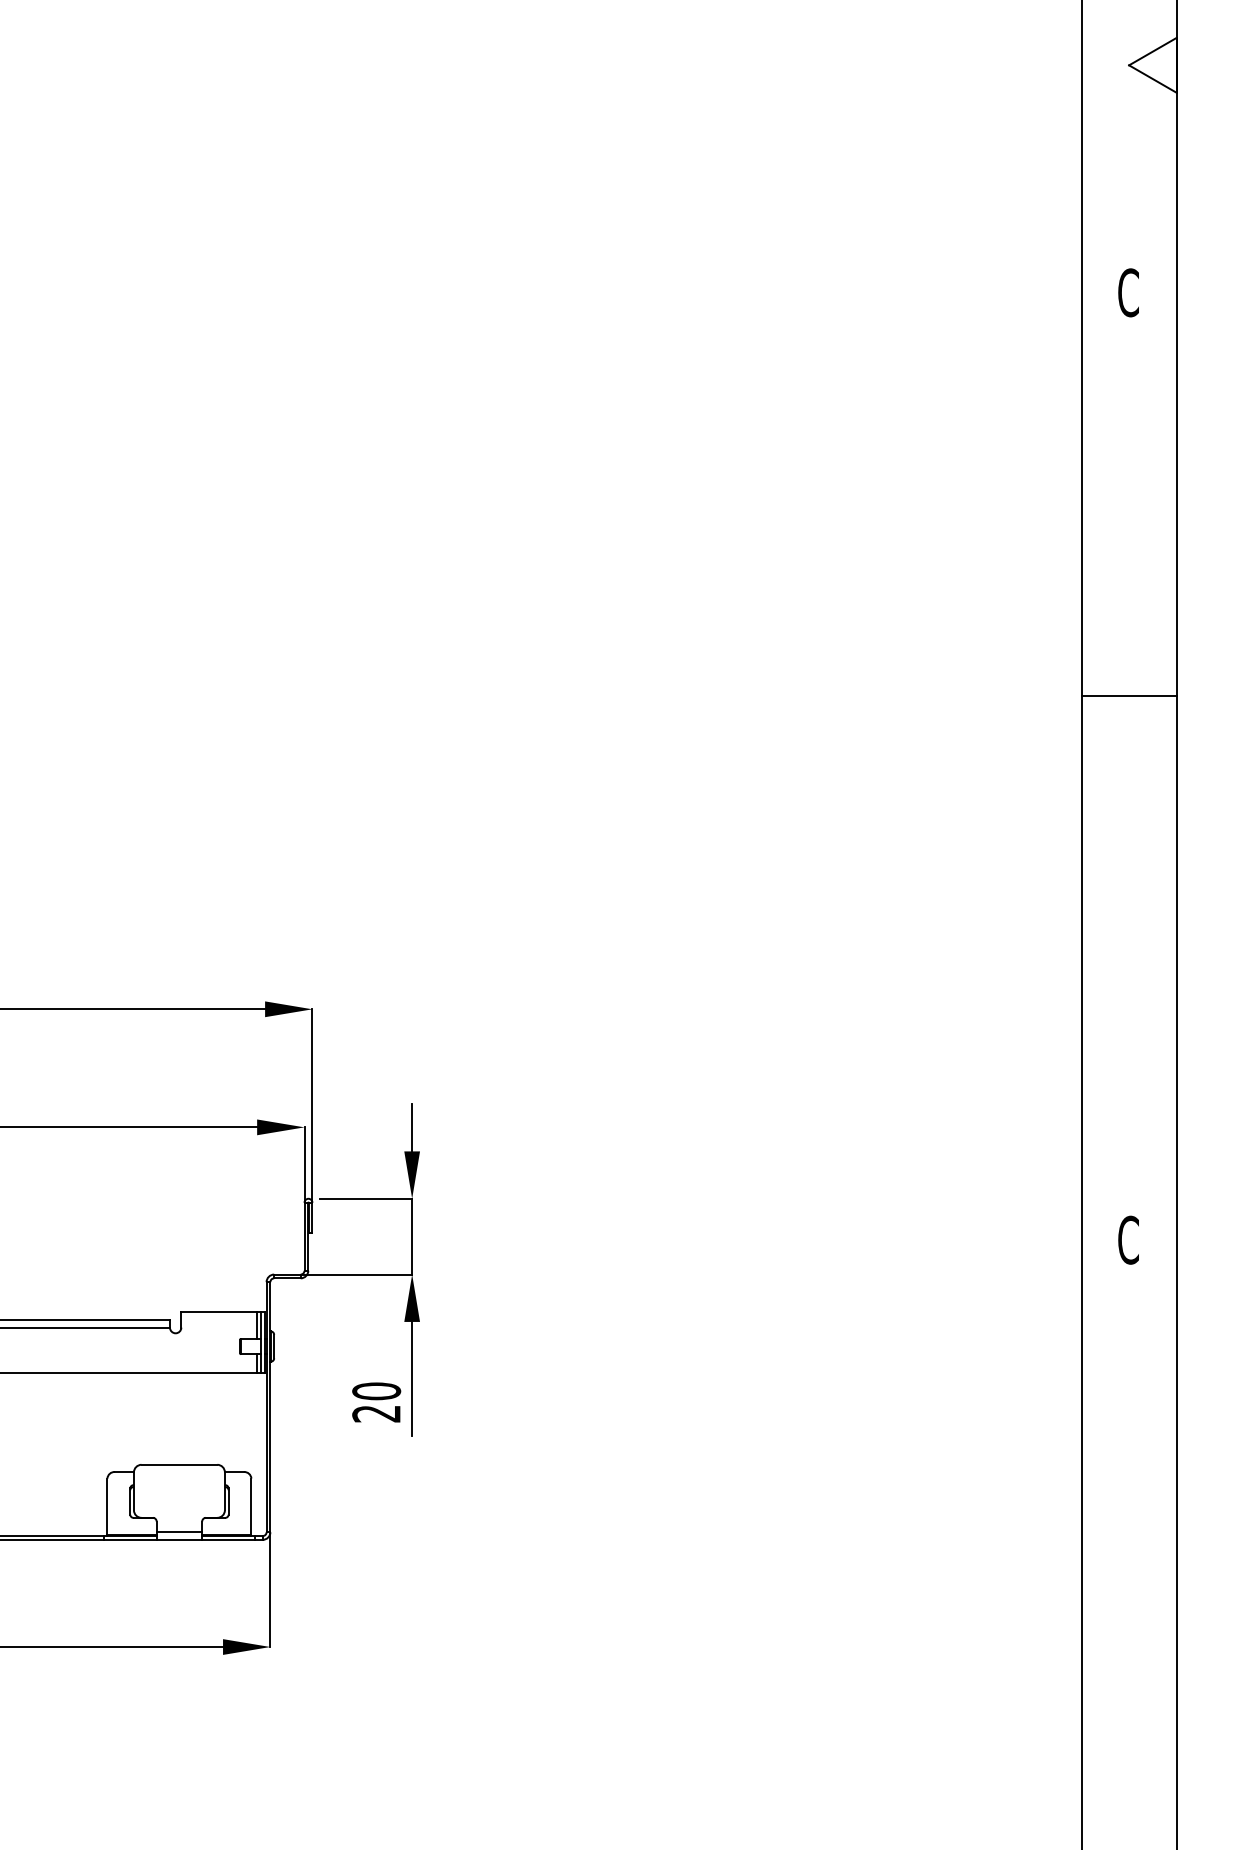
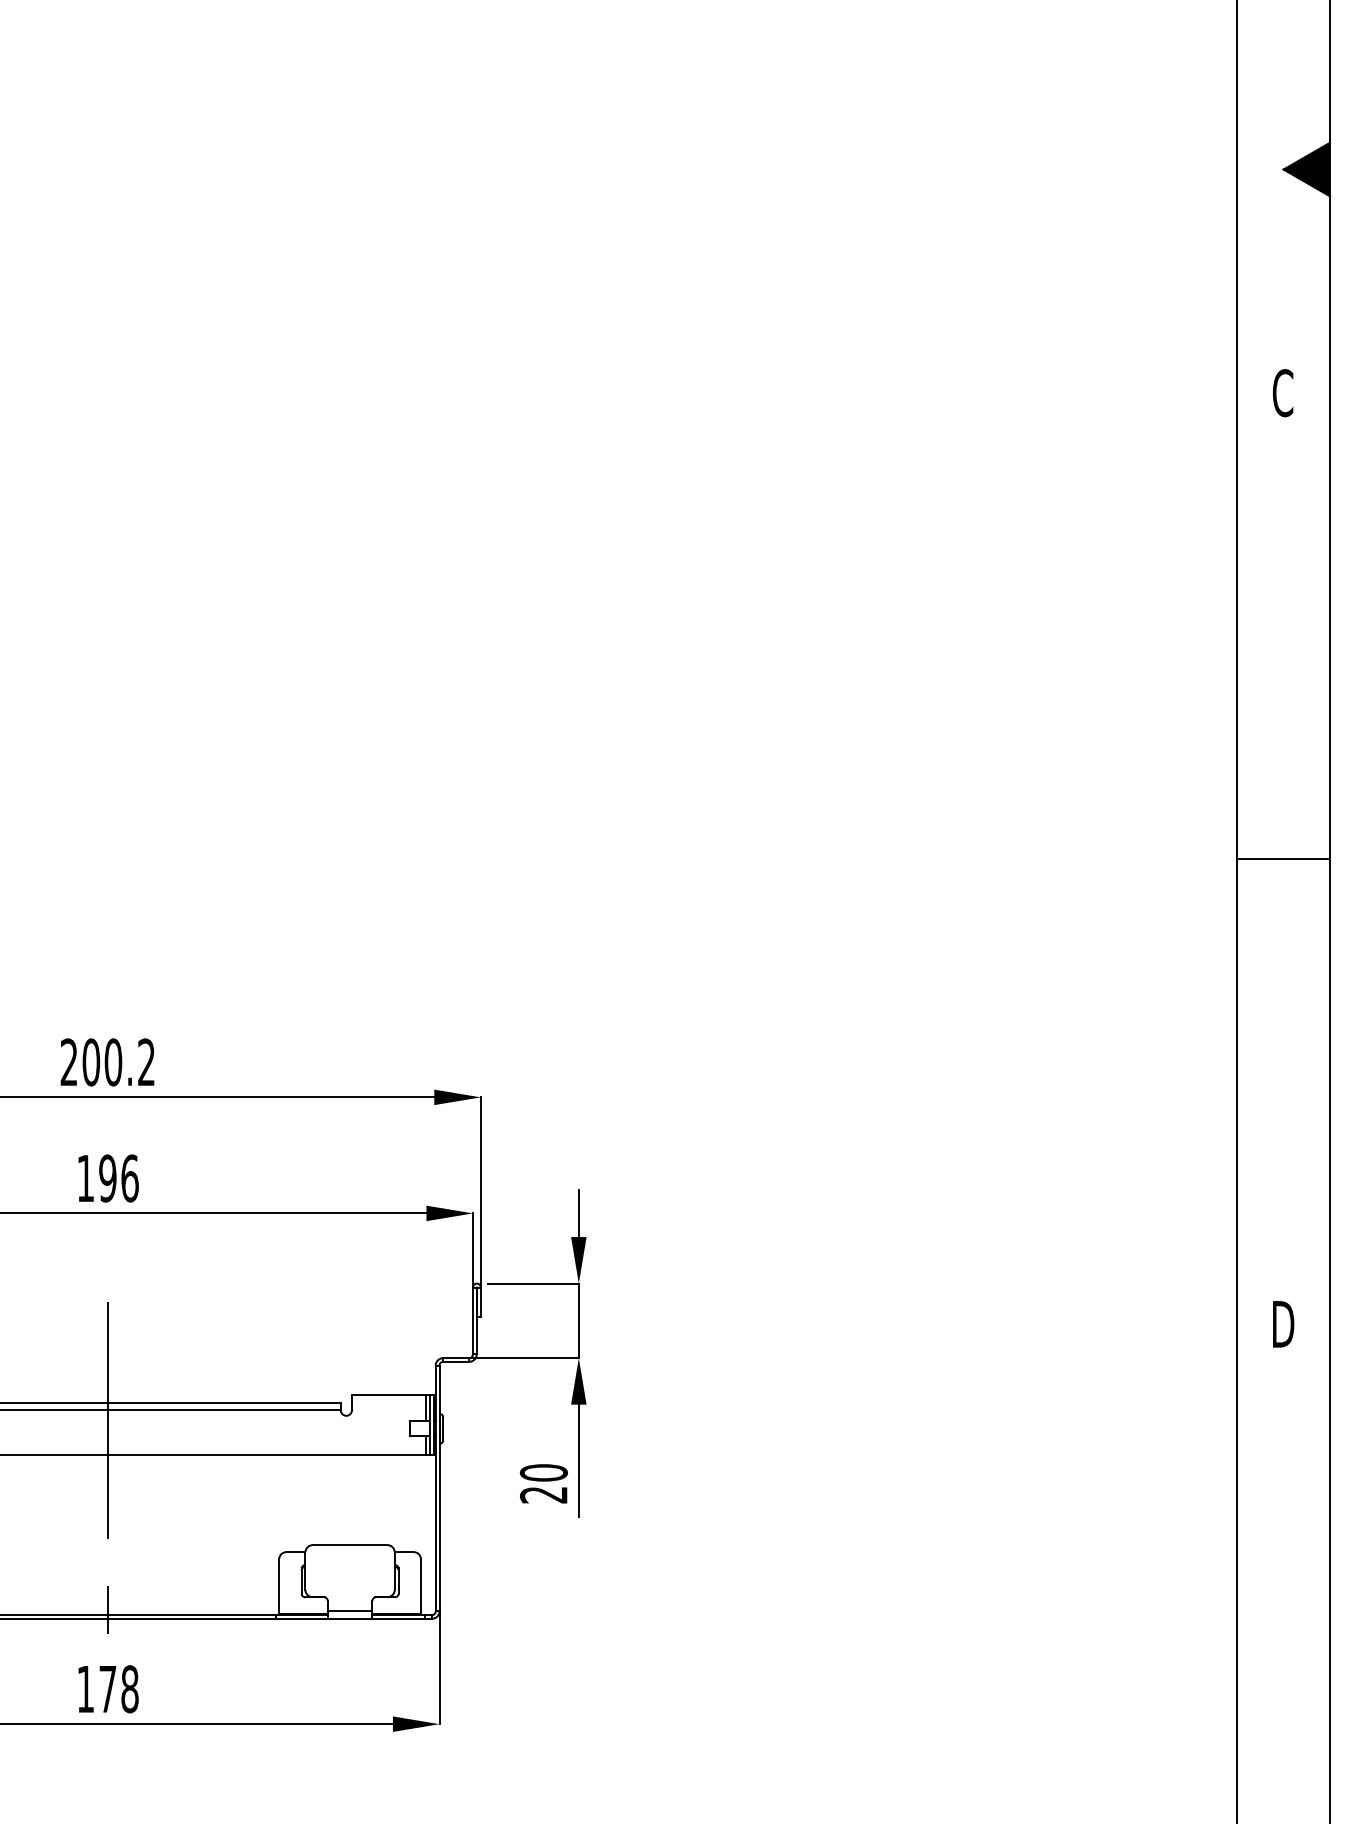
fill: (1152, 65) -> (1306, 169), added
line: (1129, 696) -> (1283, 858), moved
text: (1129, 1240) -> (1283, 1324), C -> D

